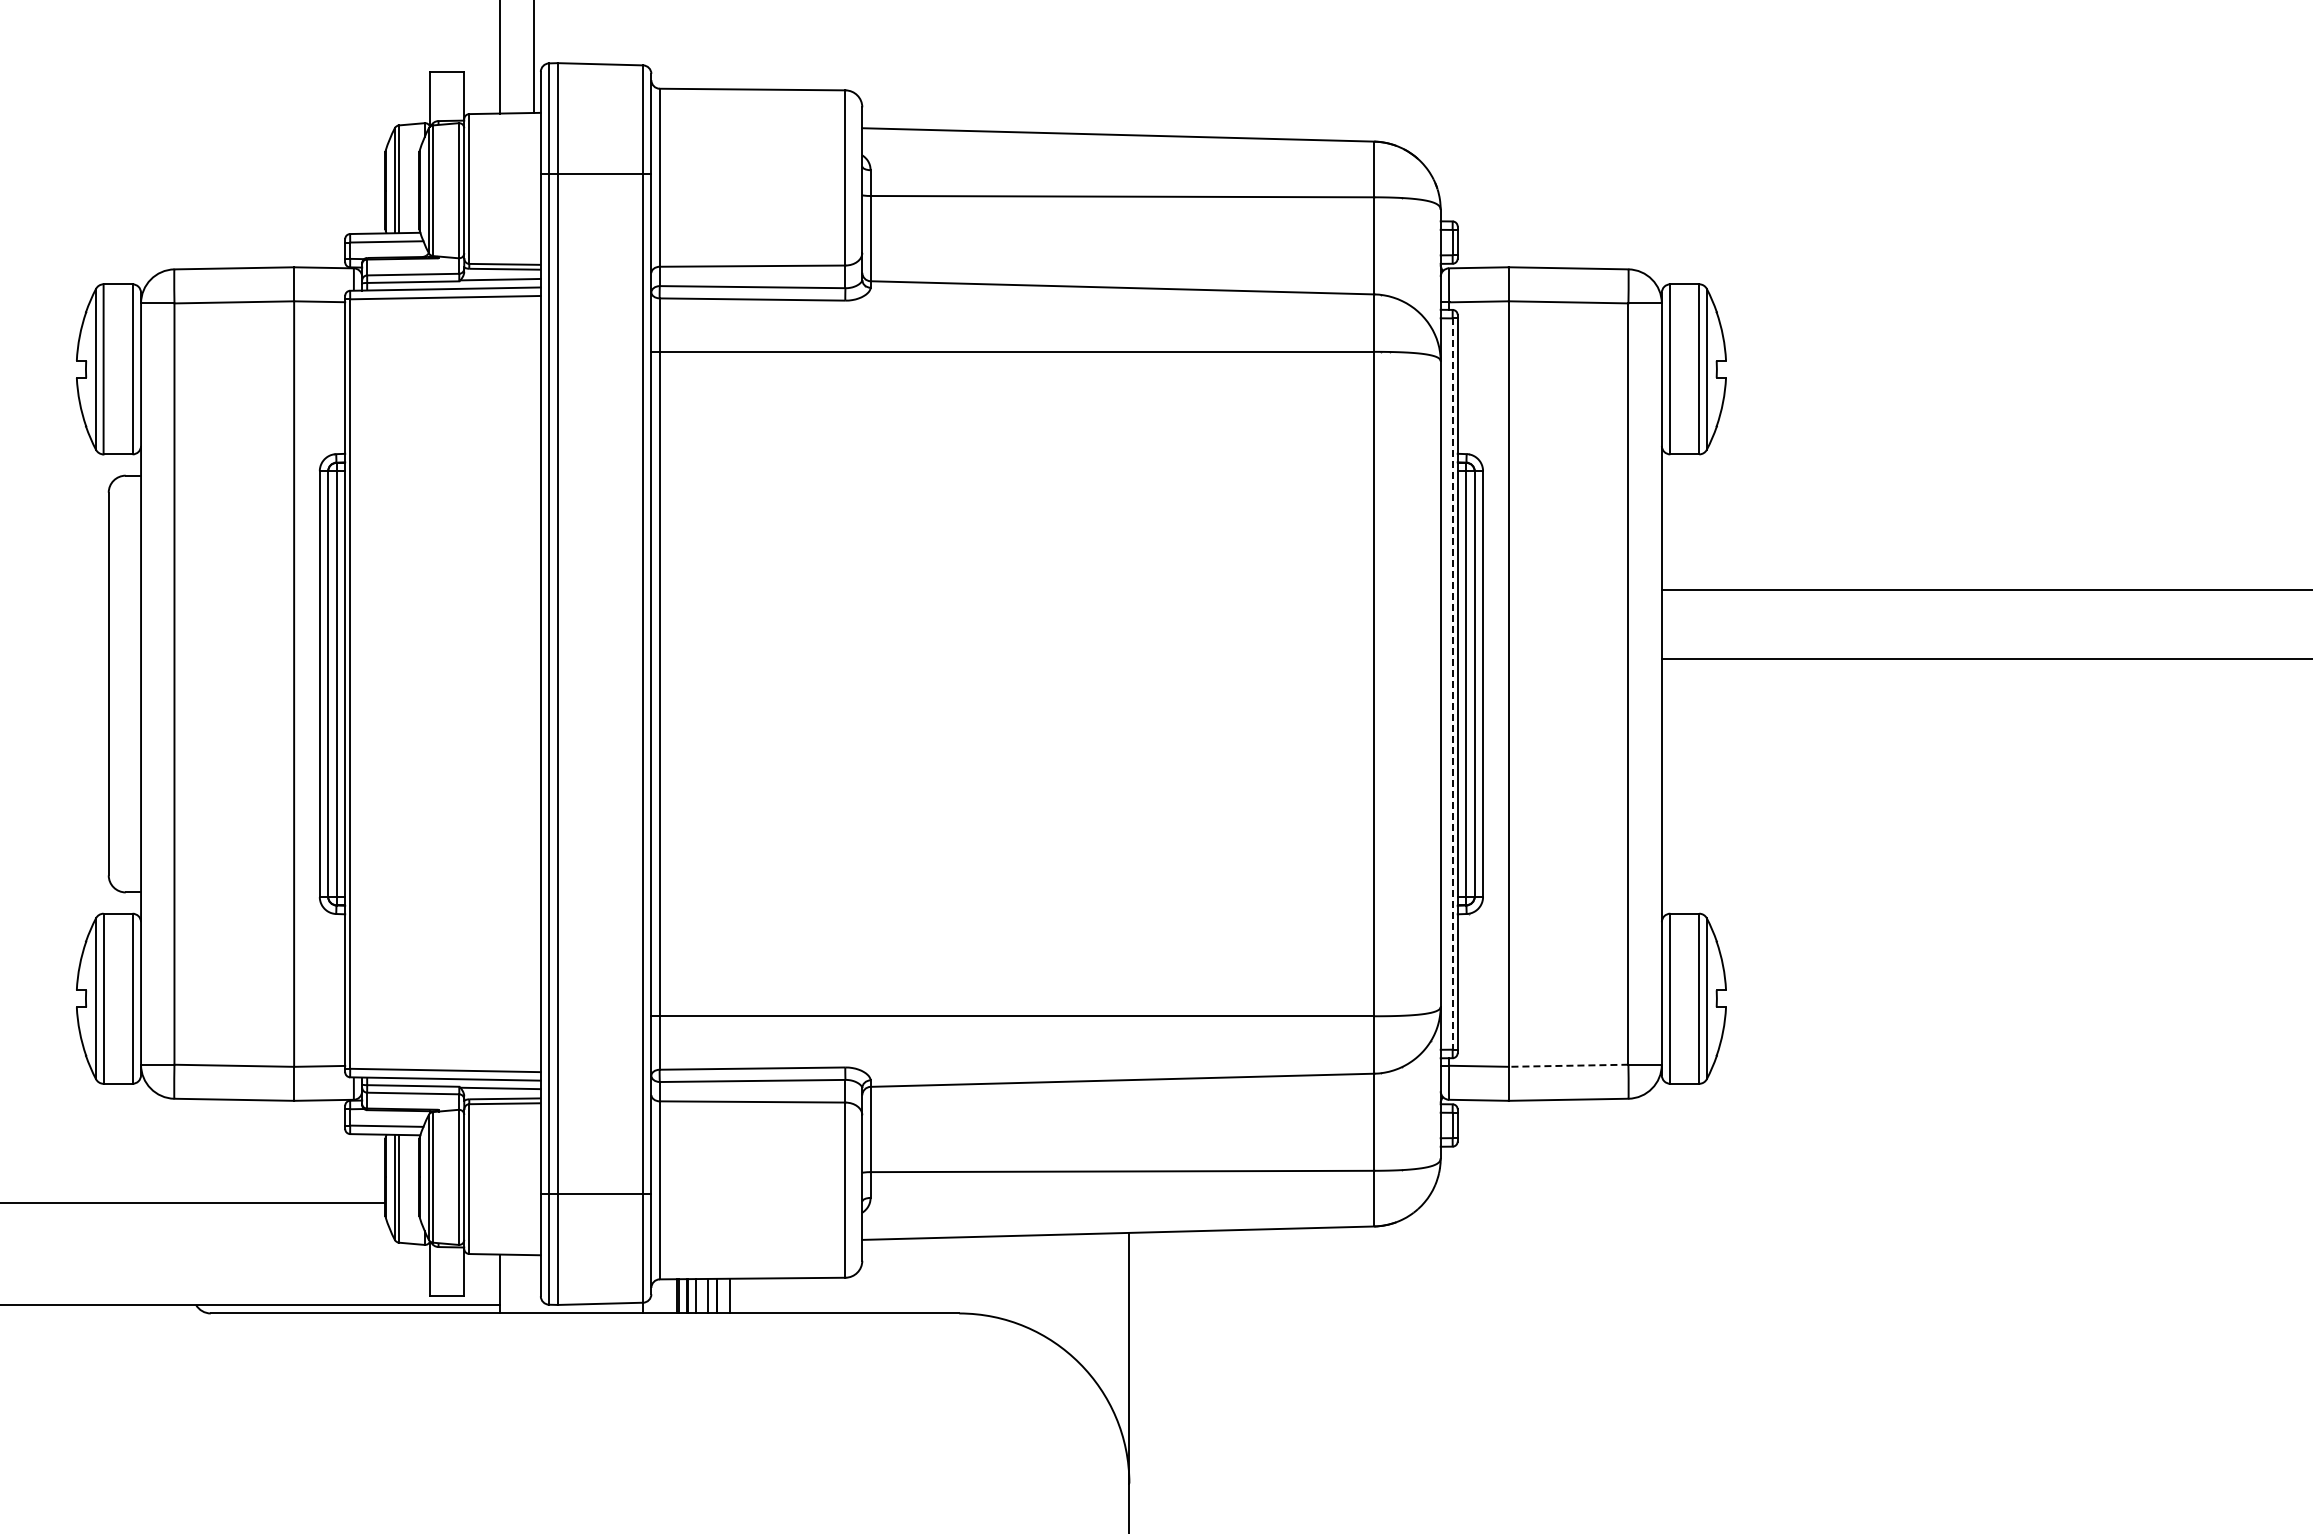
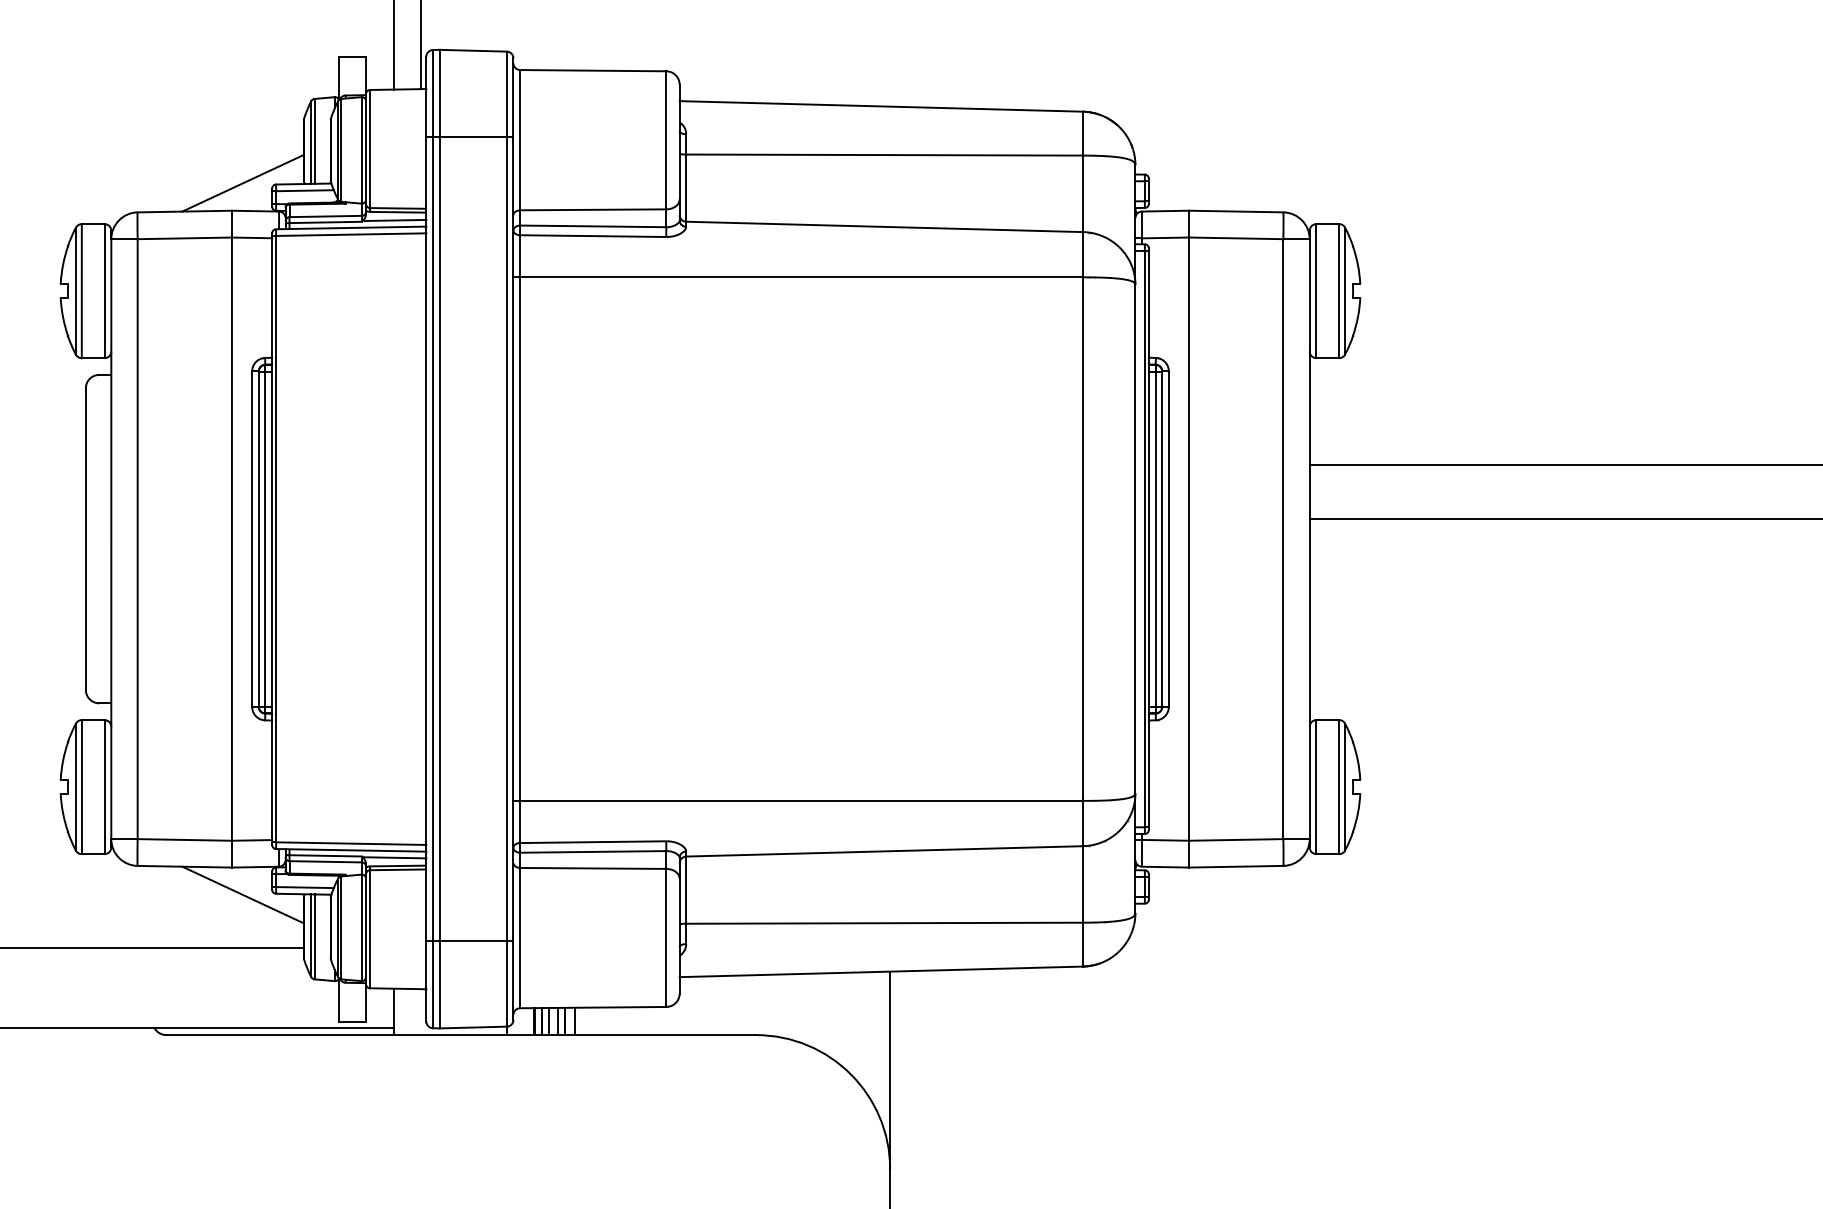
line: (308, 232) -> (243, 183), added
line: (1452, 684) -> (1144, 539), dashed -> solid
line: (1568, 1065) -> (1236, 839), dashed -> solid
line: (308, 1135) -> (243, 894), added

